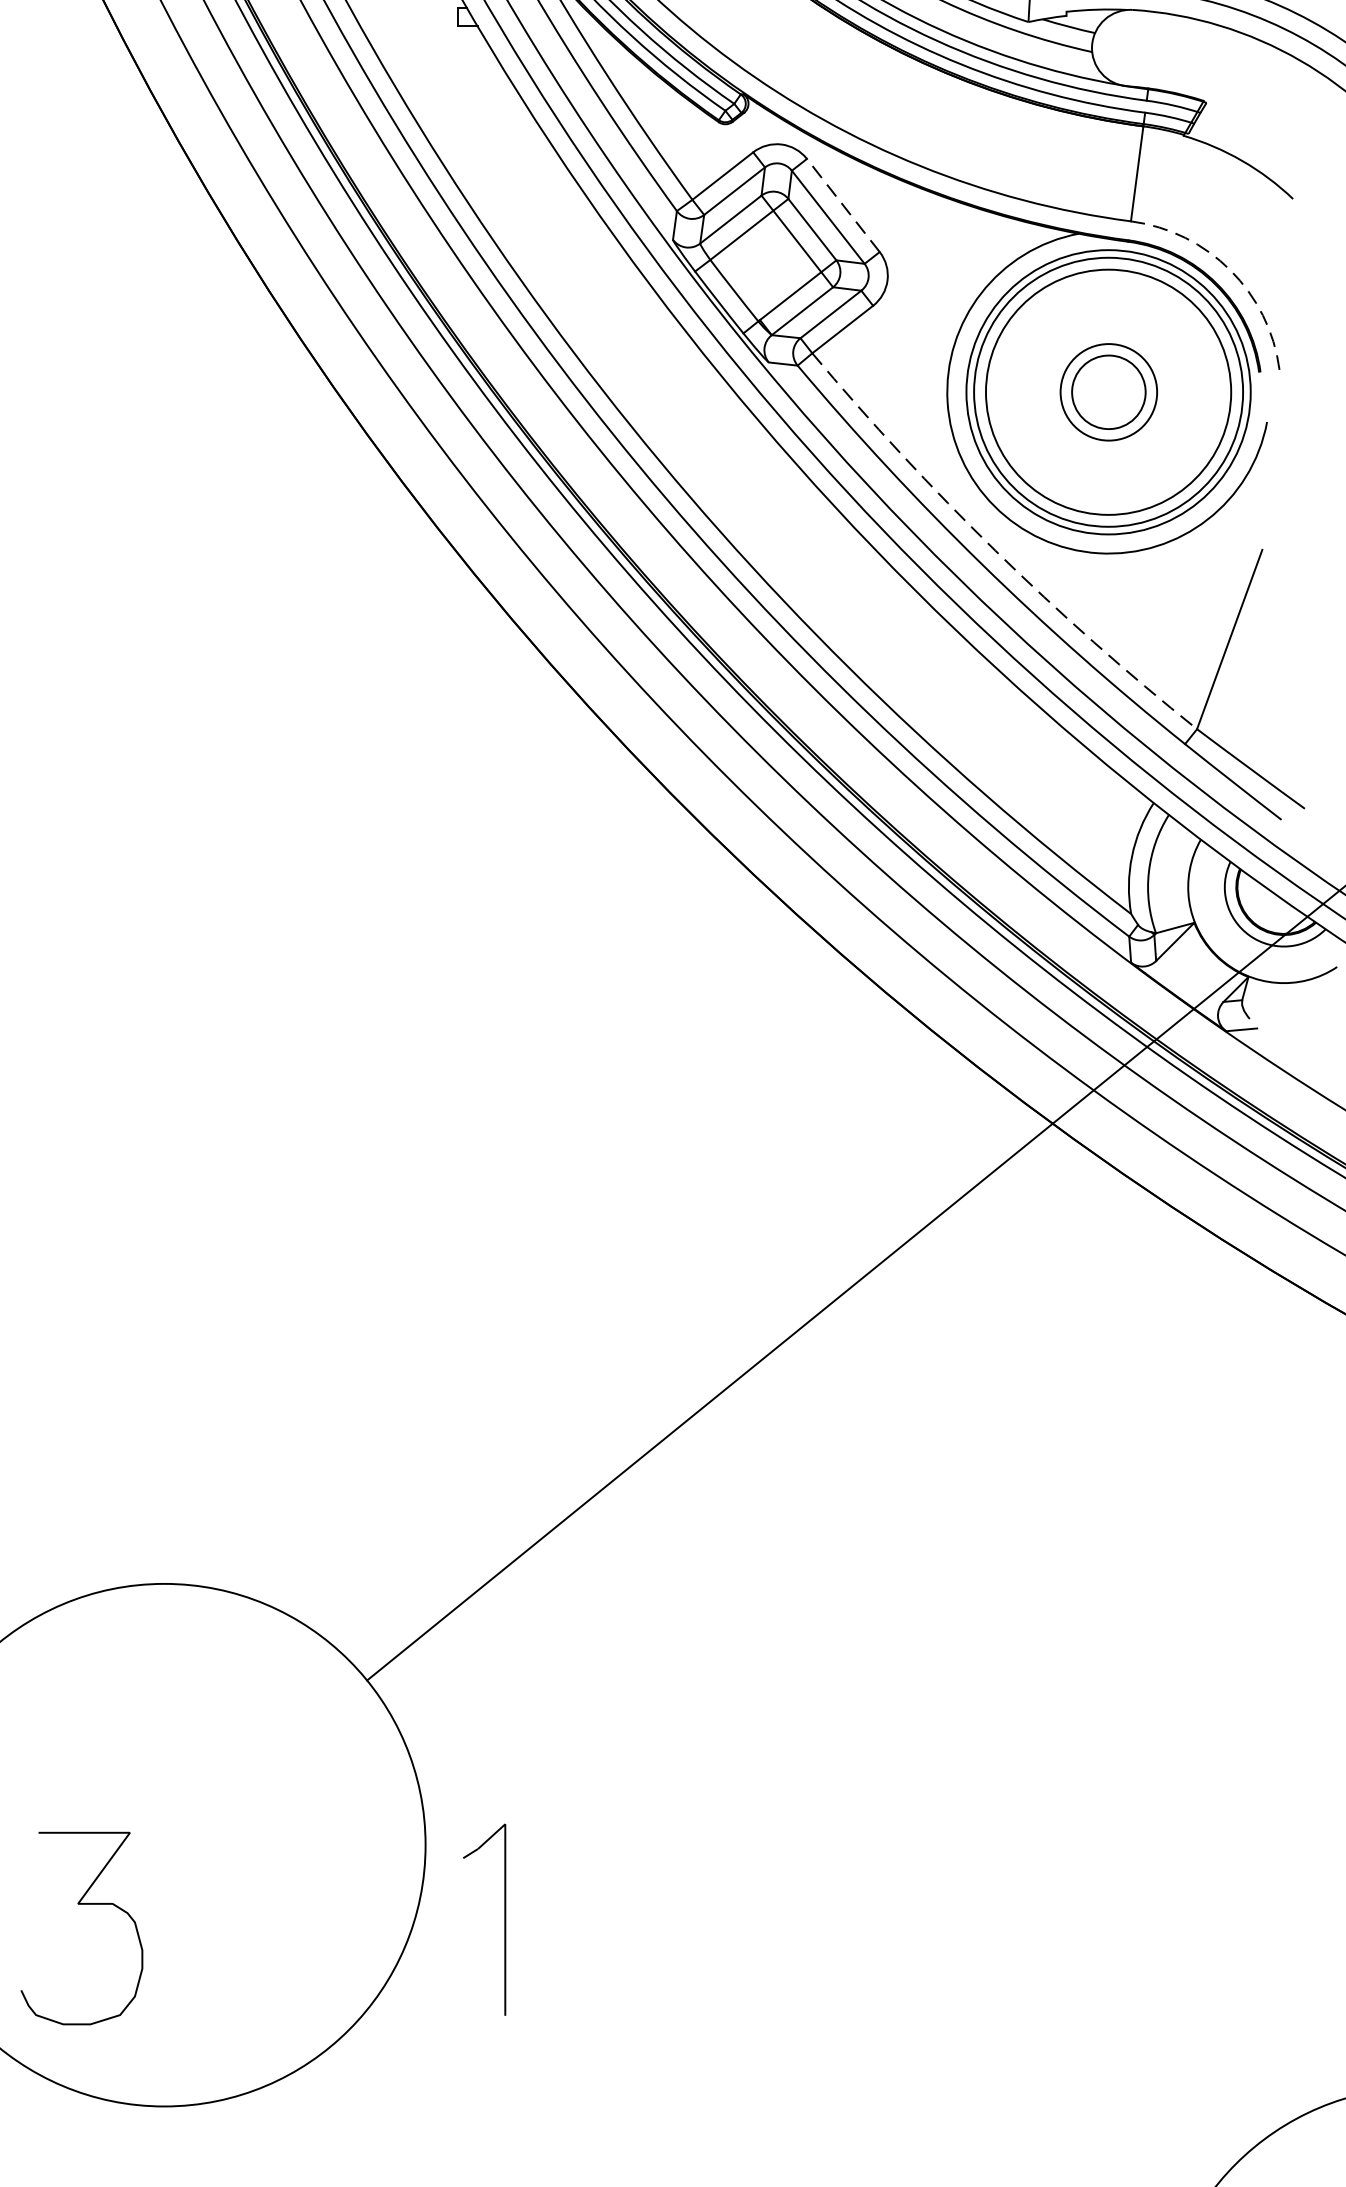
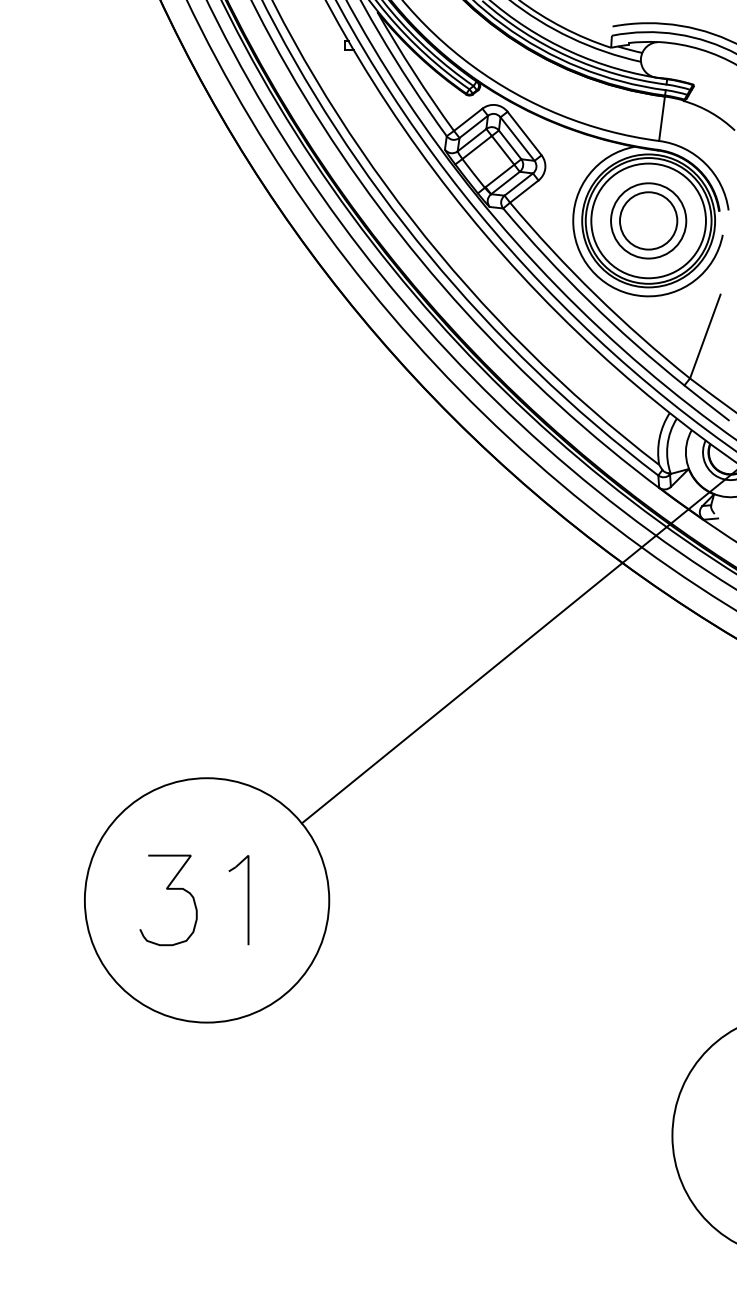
line: (843, 205) -> (524, 133), dashed -> solid
arc: (1230, 269) -> (705, 163), dashed -> solid
part: (1108, 391) -> (648, 220), size x1.67
arc: (994, 551) -> (595, 295), dashed -> solid
curve: (81, 1905) -> (168, 889), moved
part: (503, 1920) -> (247, 900), moved

